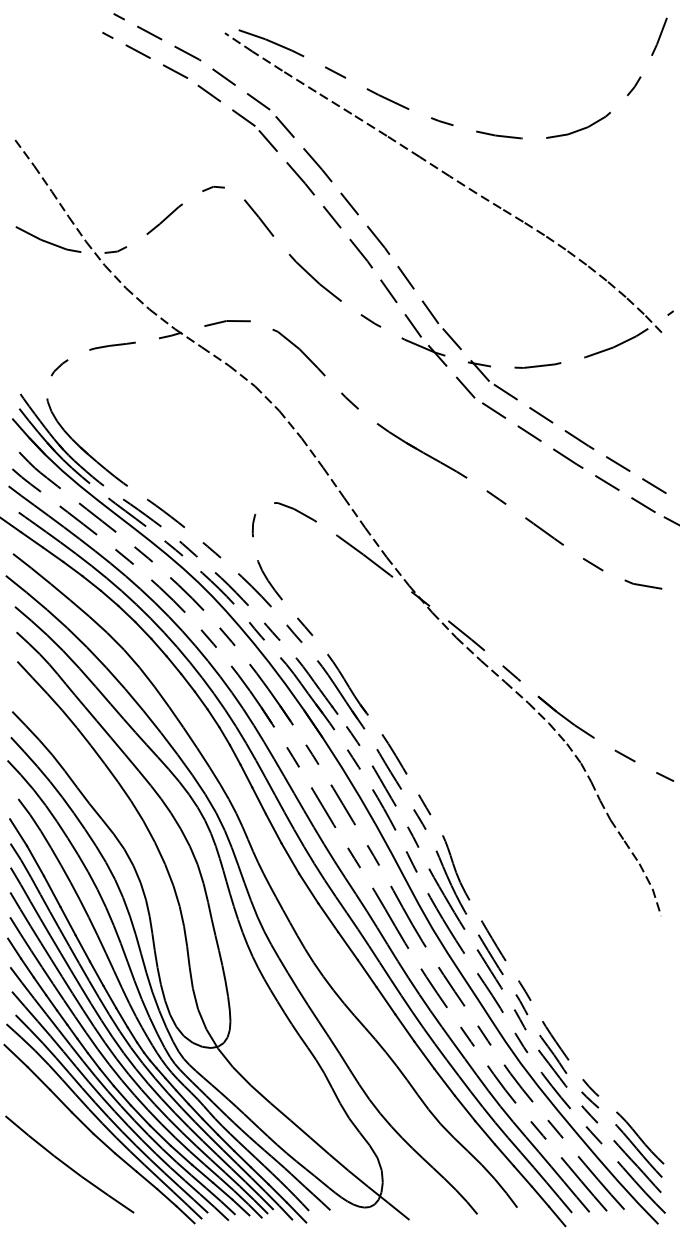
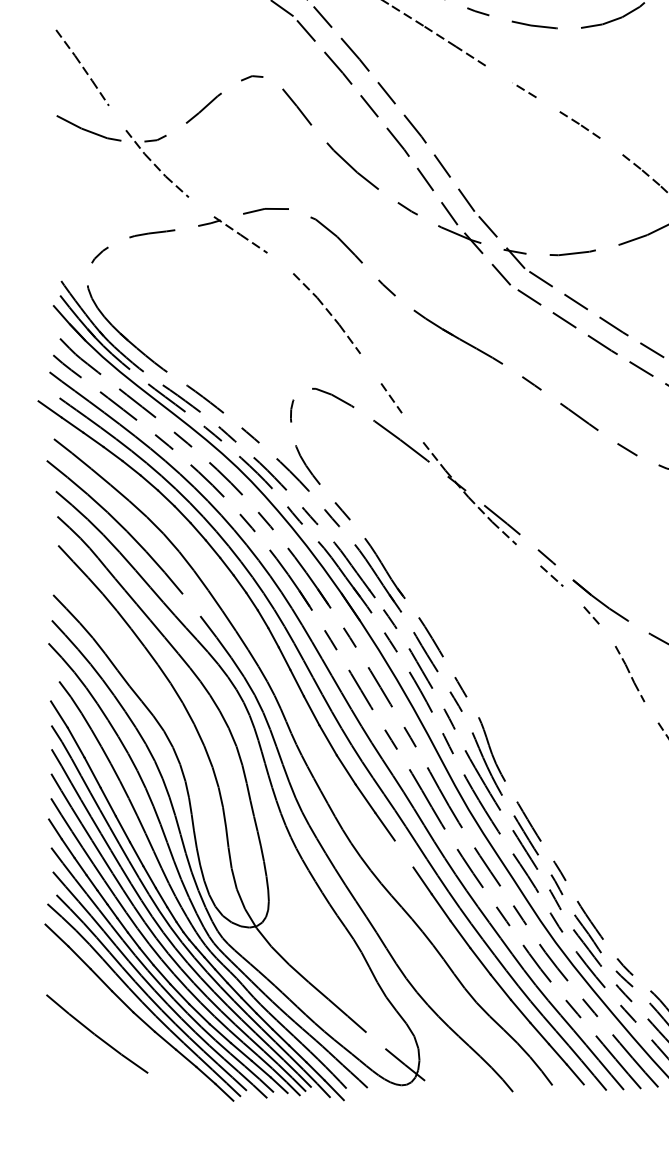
line: (462, 184) -> (498, 73), removed
line: (512, 214) -> (547, 103), removed
line: (76, 228) -> (116, 117), removed
line: (575, 256) -> (609, 145), removed
line: (161, 319) -> (200, 207), removed
line: (242, 375) -> (280, 262), removed
line: (333, 482) -> (370, 368), removed
line: (375, 542) -> (412, 427), removed
line: (492, 671) -> (527, 555), removed
line: (538, 712) -> (573, 595), removed
line: (152, 721) -> (191, 604), removed
line: (573, 753) -> (608, 636), removed
line: (617, 829) -> (651, 711), removed
line: (366, 973) -> (403, 853), removed
line: (338, 1162) -> (375, 1040), removed
line: (121, 1203) -> (161, 1081), removed
line: (398, 1211) -> (435, 1089), removed
line: (557, 1216) -> (592, 1094), removed

